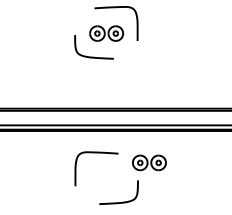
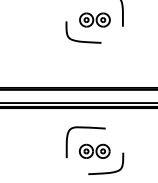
part: (149, 162) -> (94, 151), moved

